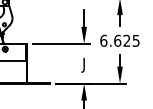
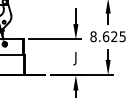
text: (103, 40) -> (93, 36), 6.625 -> 8.625

